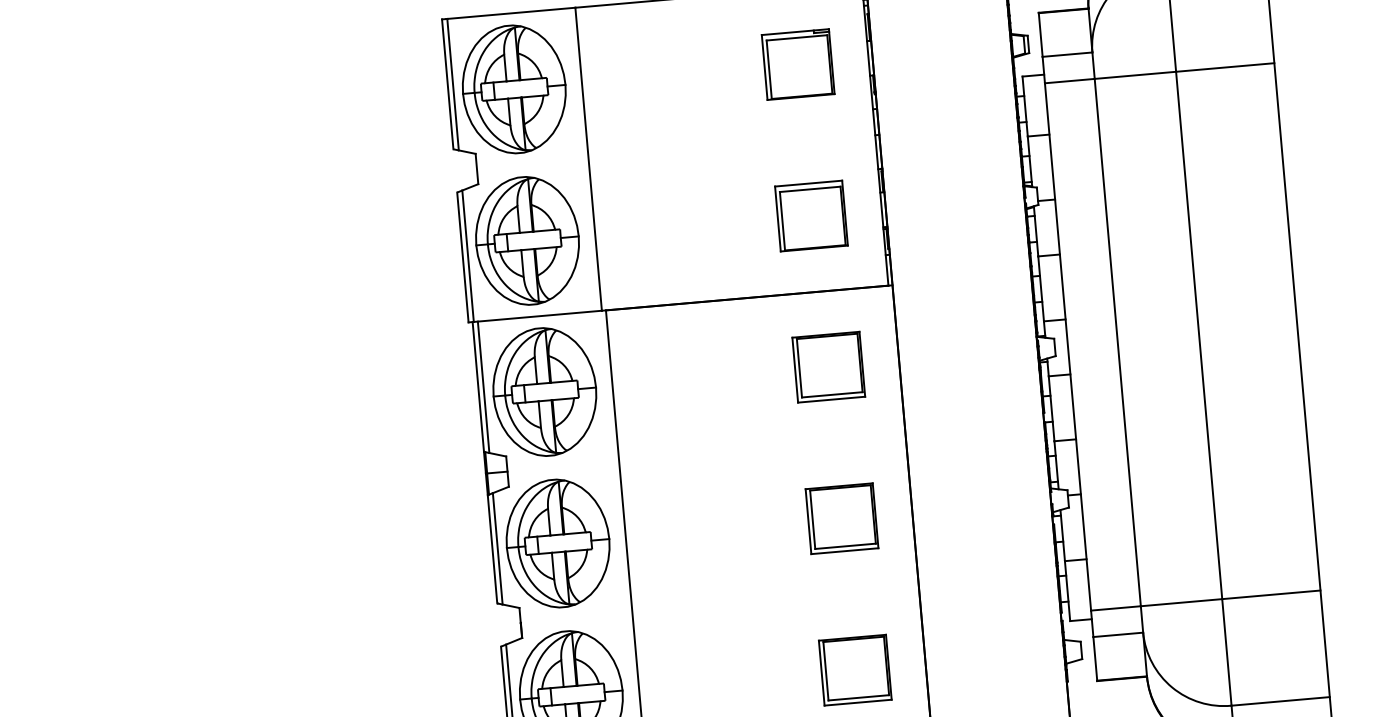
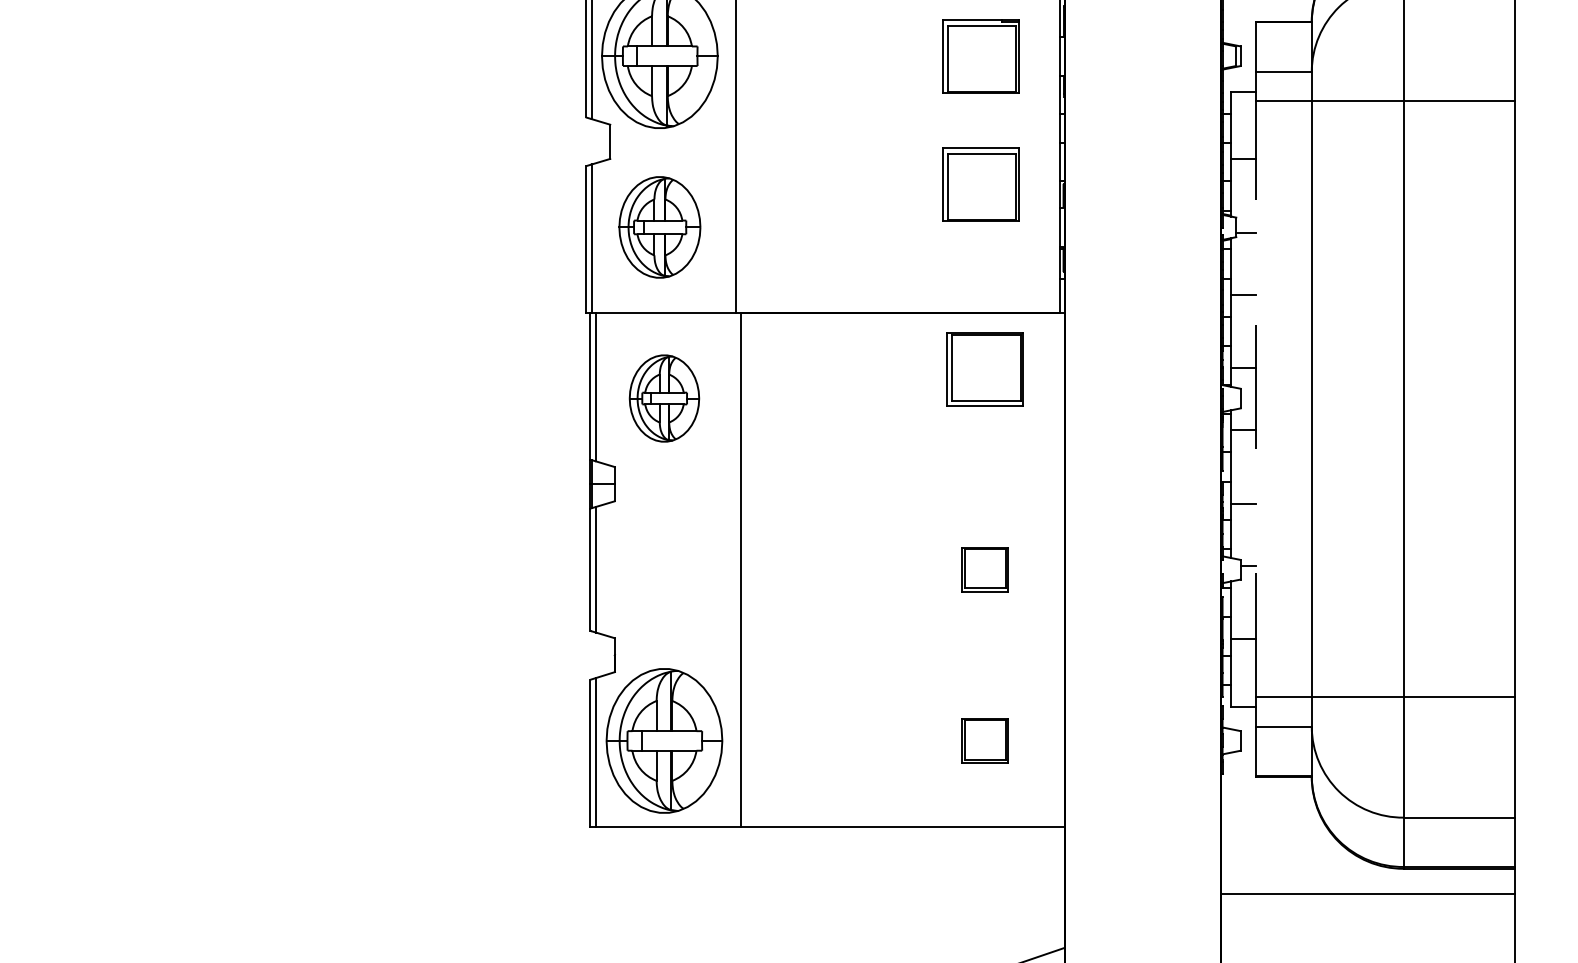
part: (811, 216) -> (980, 184), moved
part: (527, 241) -> (659, 227), size x0.7
line: (1067, 347) -> (1255, 399), solid -> dashed
part: (828, 367) -> (984, 369), moved
part: (544, 391) -> (664, 398), size x0.6
part: (841, 518) -> (984, 569), size x0.6
part: (558, 543) -> (664, 569), removed
part: (854, 669) -> (984, 740), size x0.6

